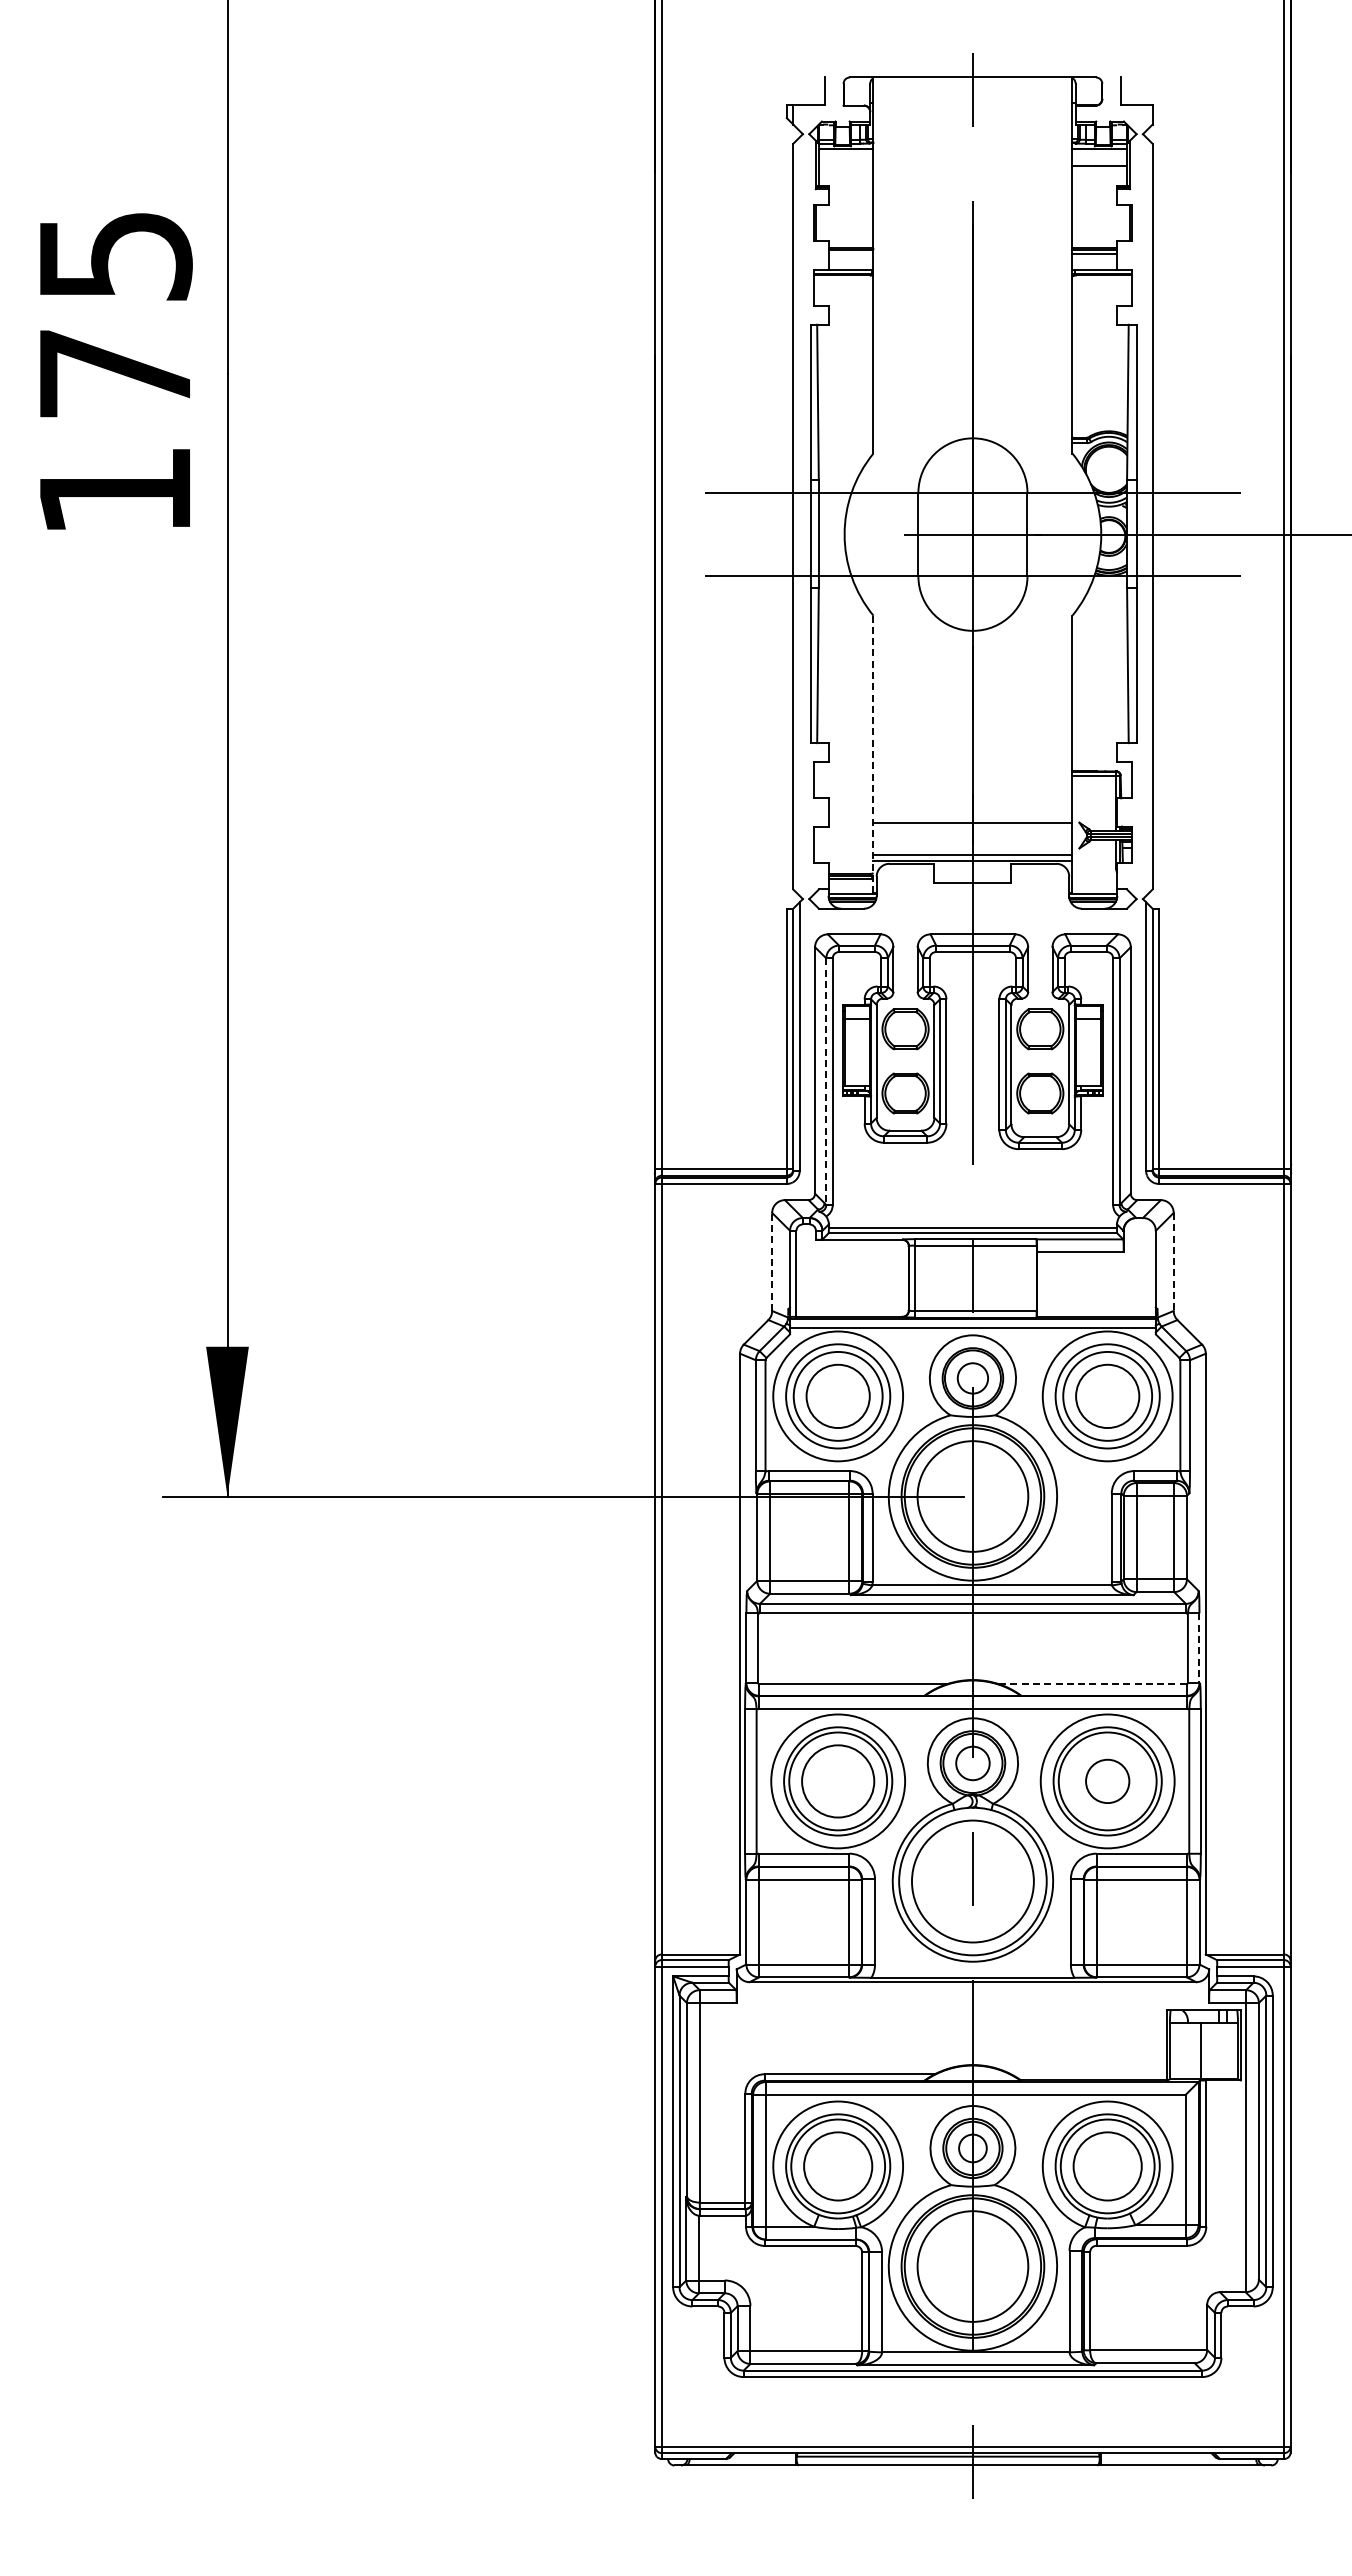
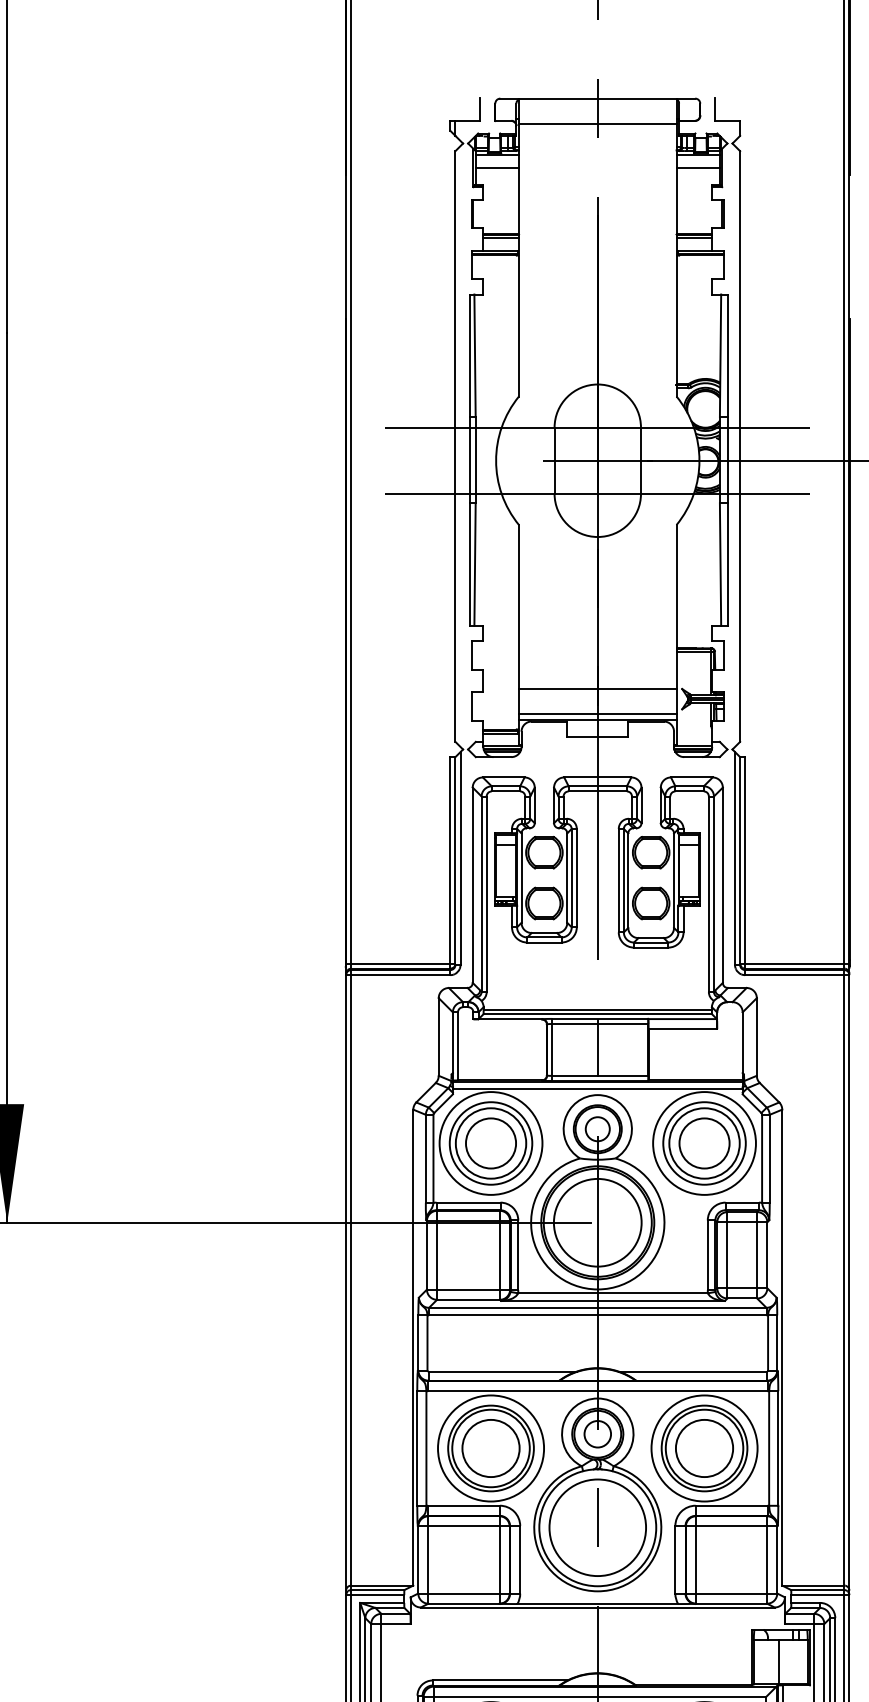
line: (972, 109) -> (597, 123), added
line: (845, 165) -> (496, 168), added
line: (850, 253) -> (500, 238), added
line: (873, 754) -> (519, 634), dashed -> solid
line: (826, 1082) -> (481, 894), dashed -> solid
line: (772, 1261) -> (438, 1036), dashed -> solid
line: (1173, 1262) -> (756, 1037), dashed -> solid
line: (1199, 1648) -> (777, 1343), dashed -> solid
line: (1092, 1684) -> (692, 1371), dashed -> solid
circle: (1107, 1781) -> (704, 1448), size x1.67

